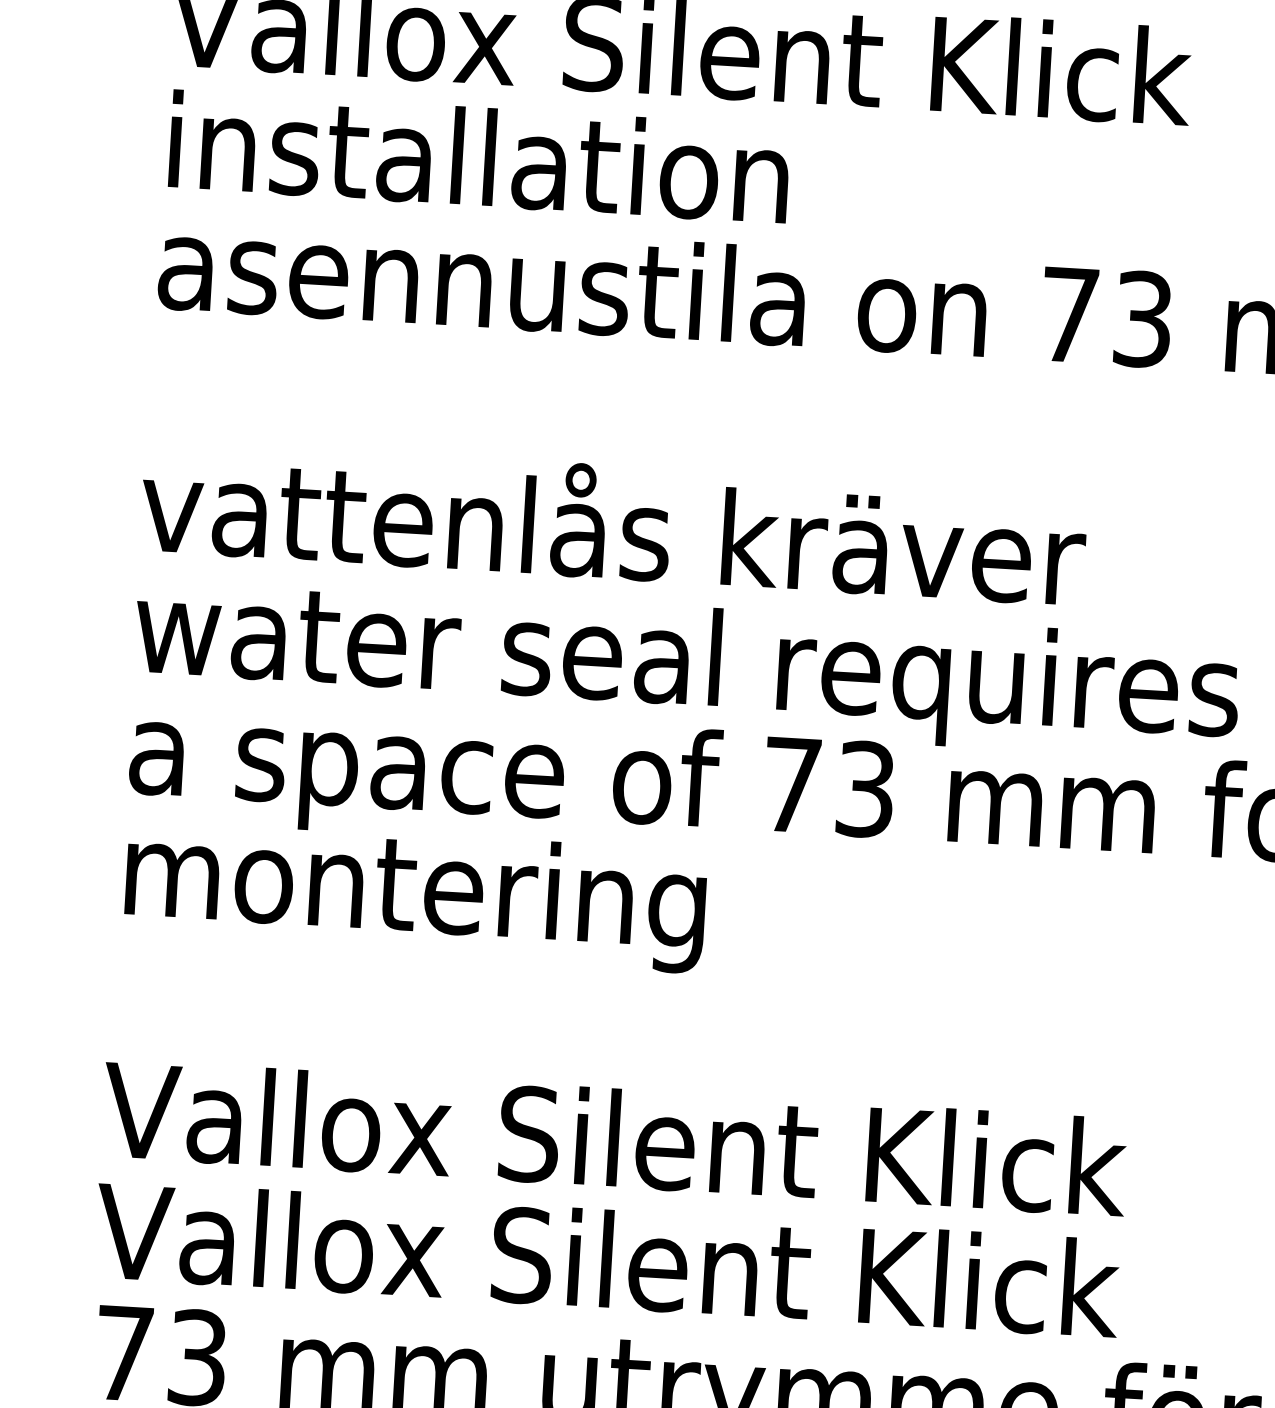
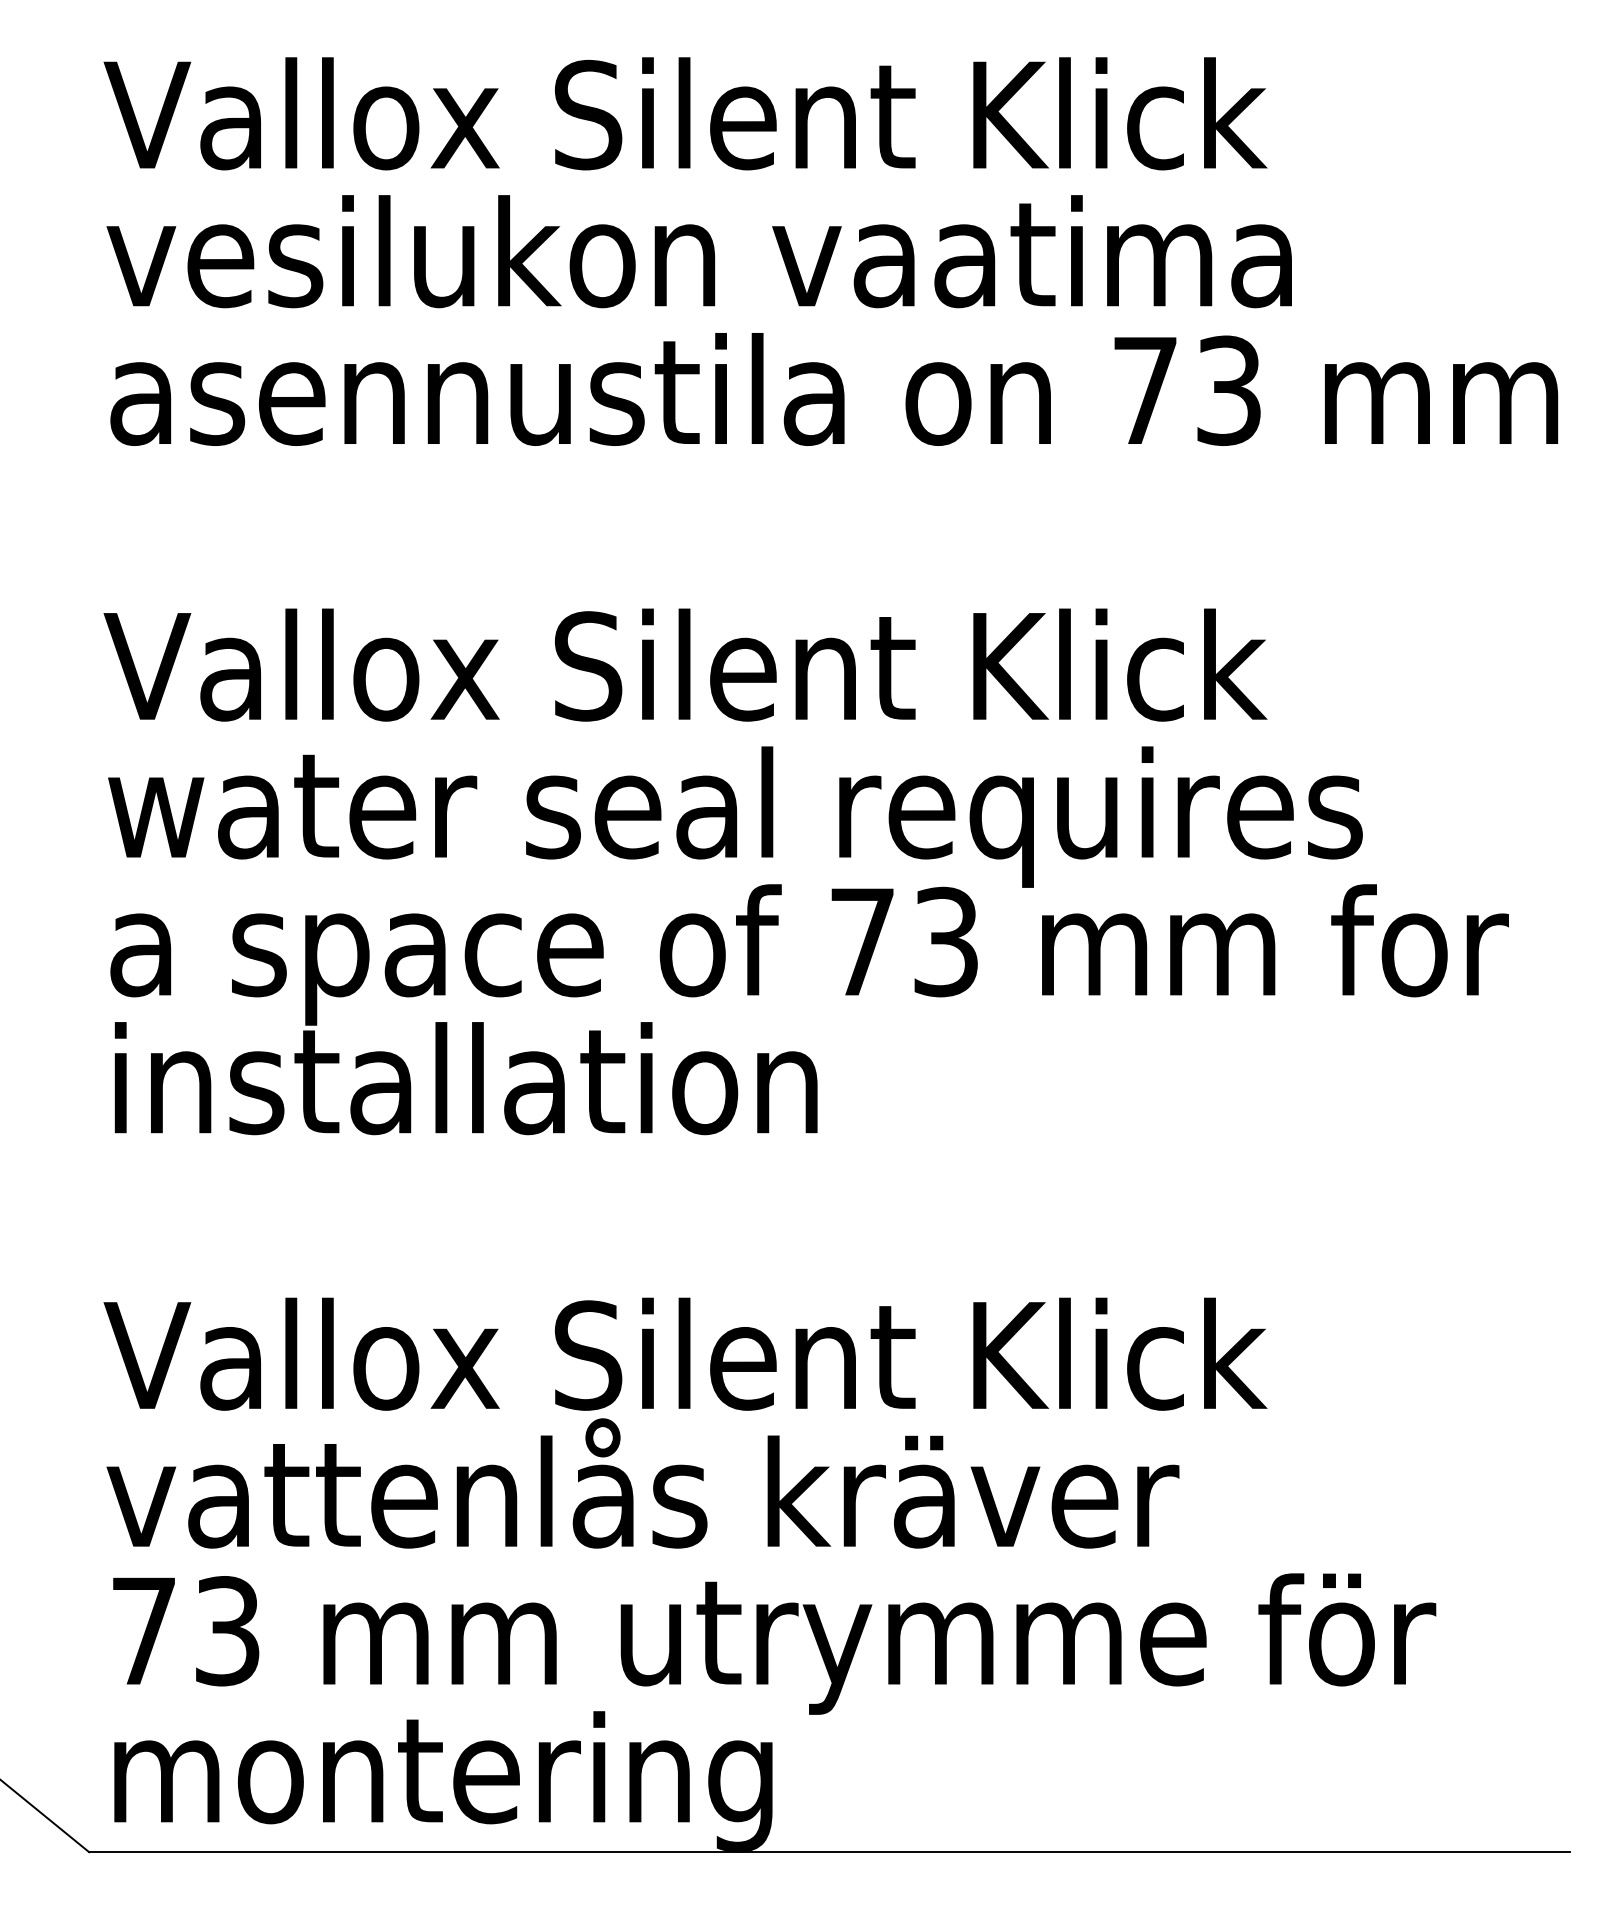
text: (683, 169) -> (698, 251), installation -> vesilukon vaatima
text: (651, 524) -> (685, 656), vattenlås kräver -> Vallox Silent Klick
text: (435, 896) -> (465, 1092), montering -> installation
text: (608, 1251) -> (685, 1483), Vallox Silent Klick -> vattenlås kräver

